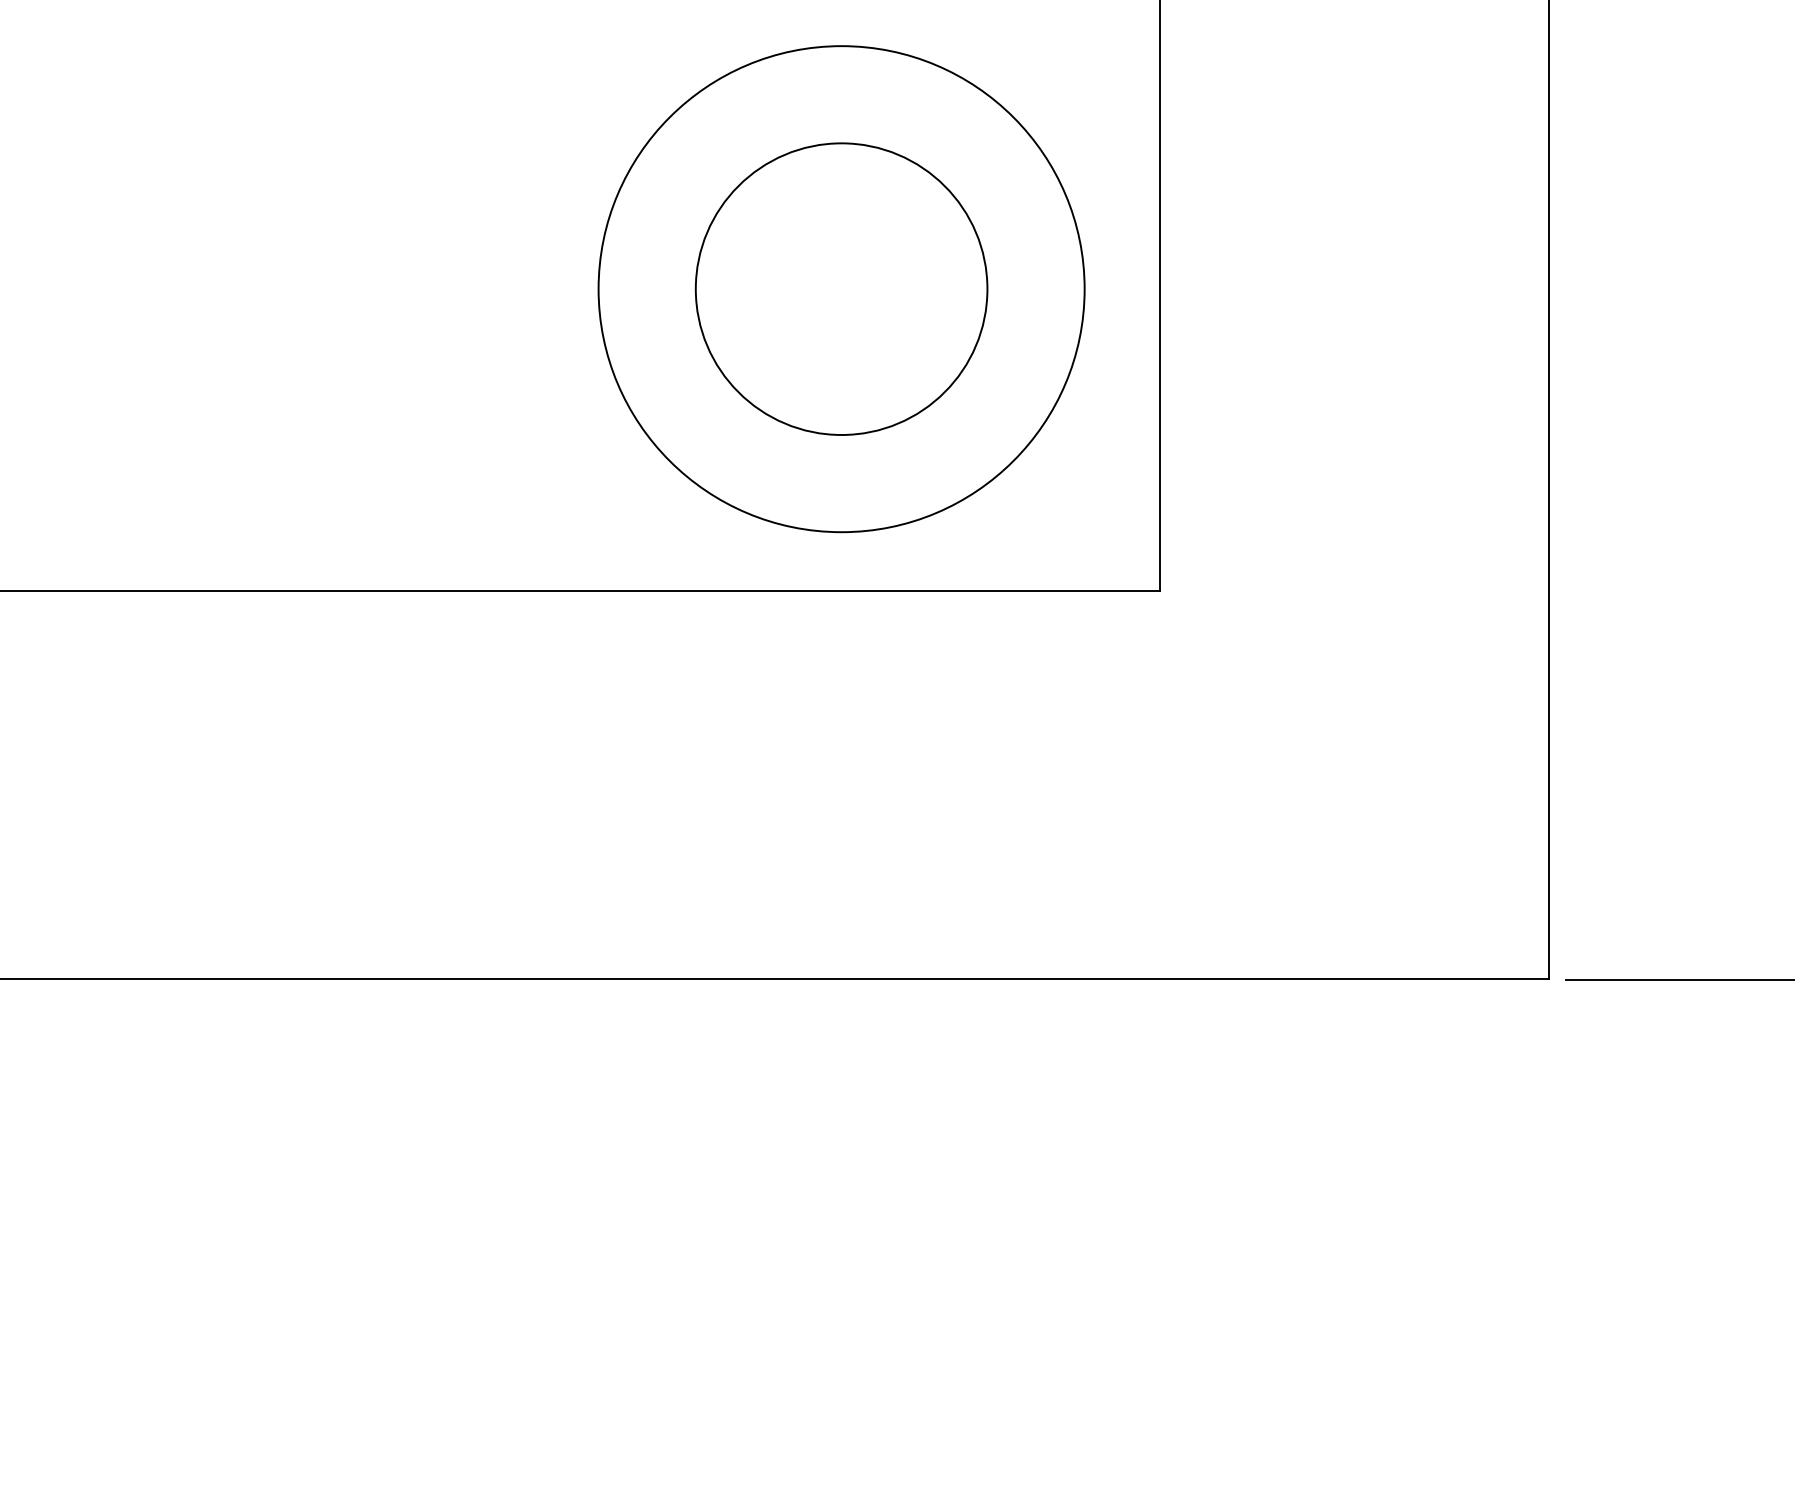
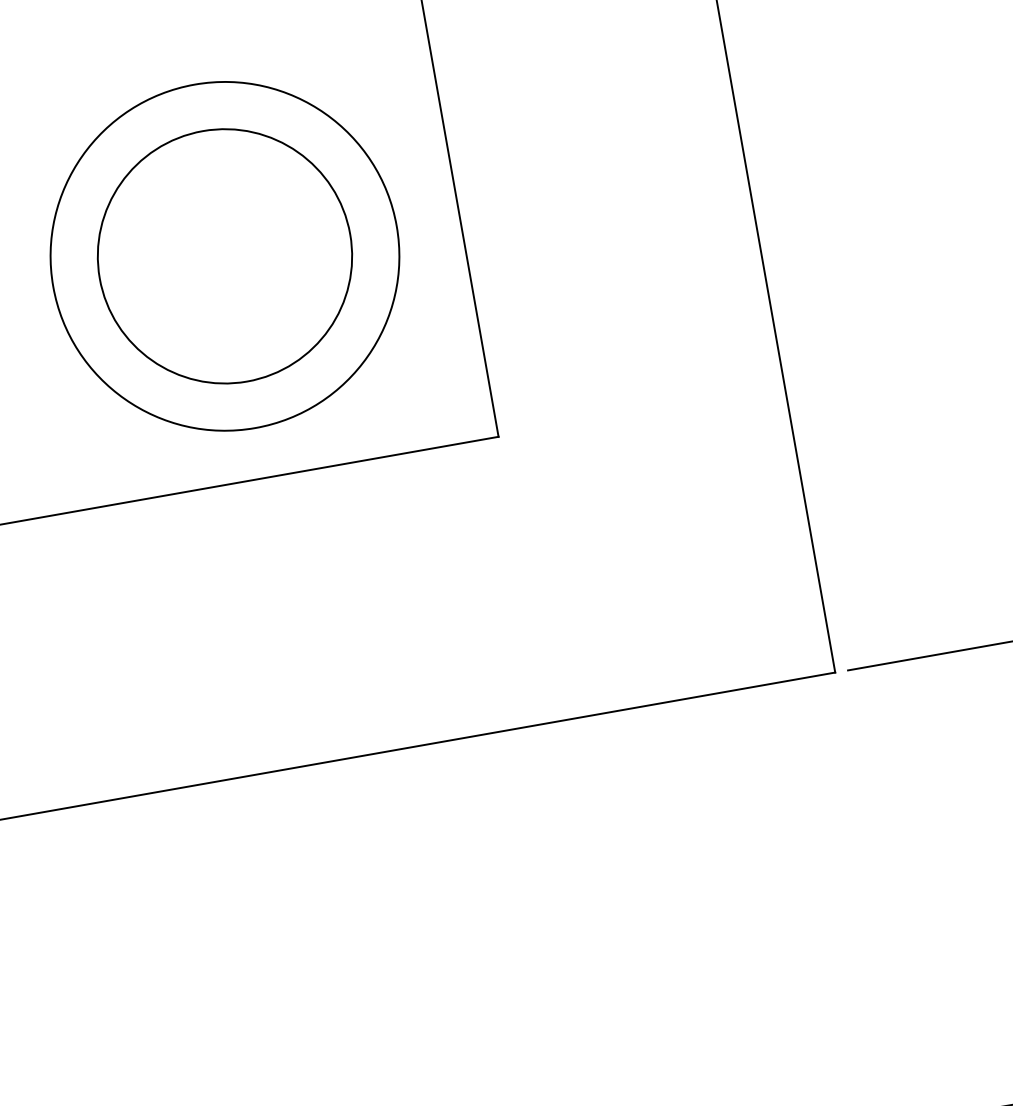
circle: (841, 288) -> (224, 255), size x1.6
circle: (841, 289) -> (224, 256), size x0.7

